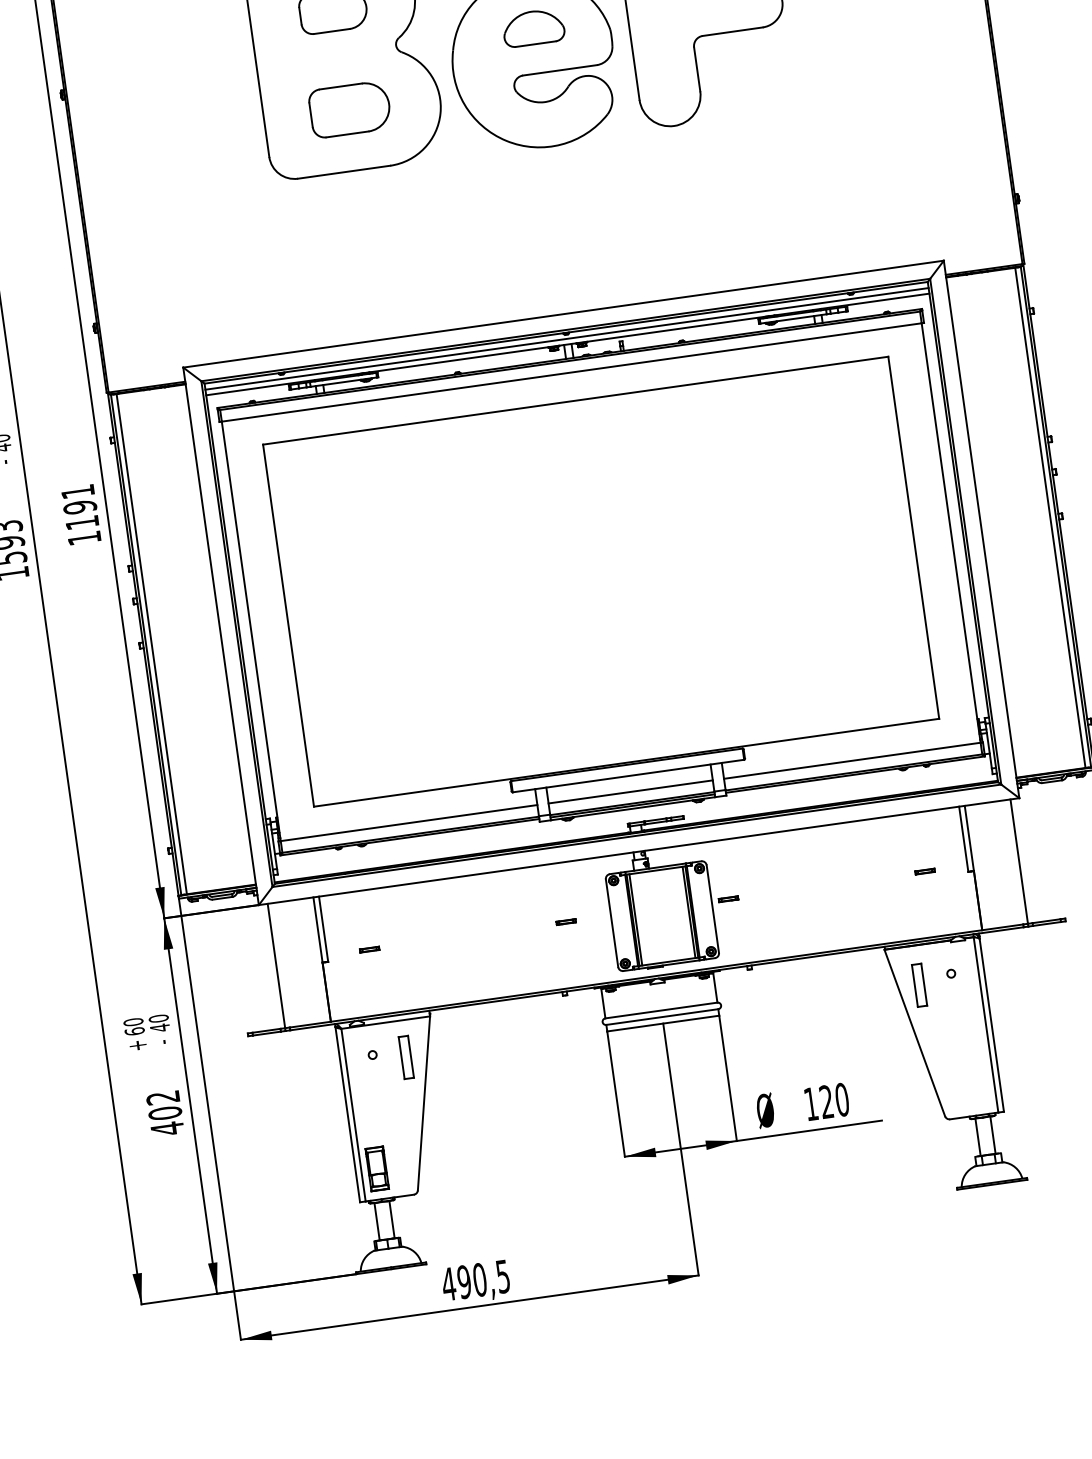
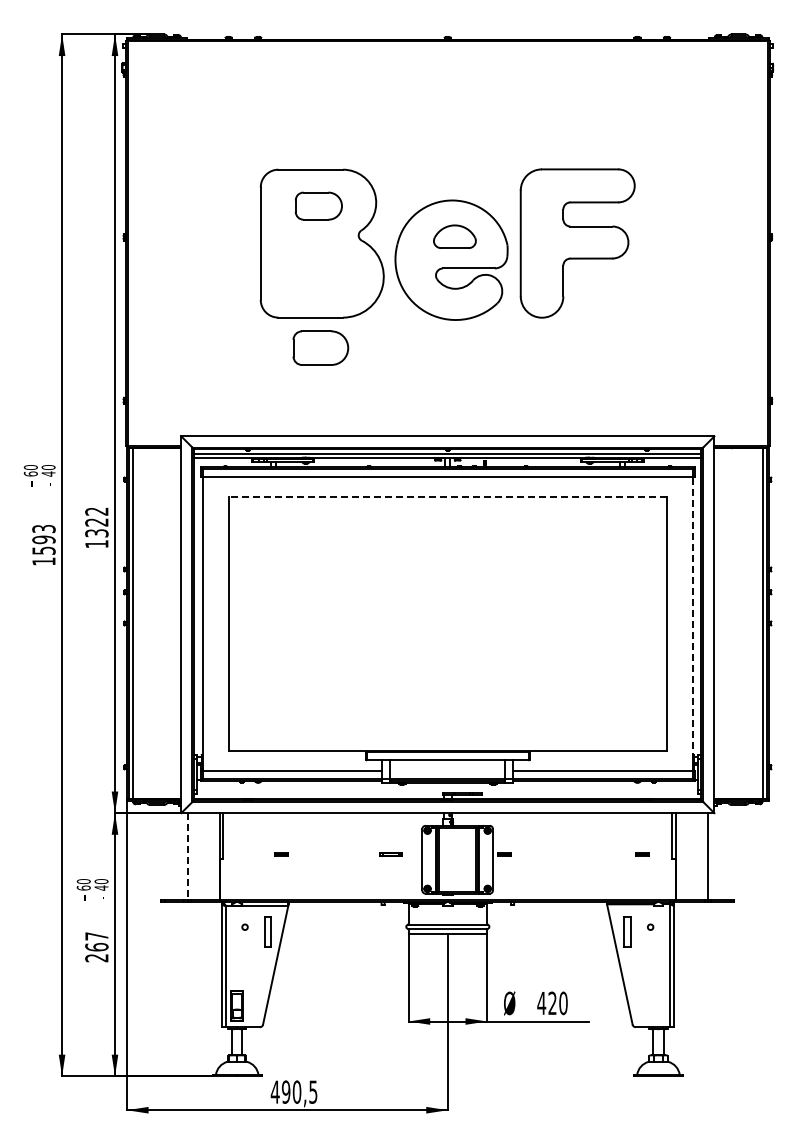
part: (349, 108) -> (320, 347), moved
line: (575, 401) -> (447, 497), solid -> dashed
text: (79, 507) -> (96, 522), 1191 -> 1322
line: (951, 531) -> (693, 623), solid -> dashed
line: (630, 792) -> (447, 771), removed
part: (565, 922) -> (390, 854), size x1.6
part: (370, 949) -> (281, 854), moved
line: (276, 965) -> (187, 856), solid -> dashed
text: (810, 1104) -> (541, 1003), 120 -> 420
text: (164, 1113) -> (96, 947), 402 -> 267

